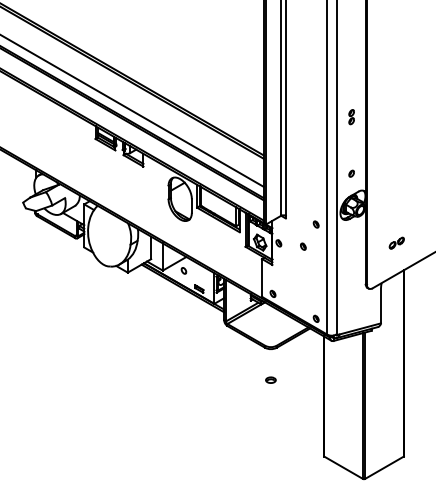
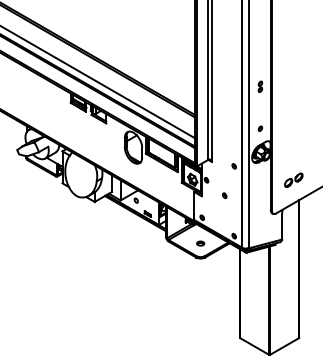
part: (396, 242) -> (293, 179), size x1.67
part: (303, 246) -> (224, 195), moved
part: (270, 380) -> (200, 243), moved

